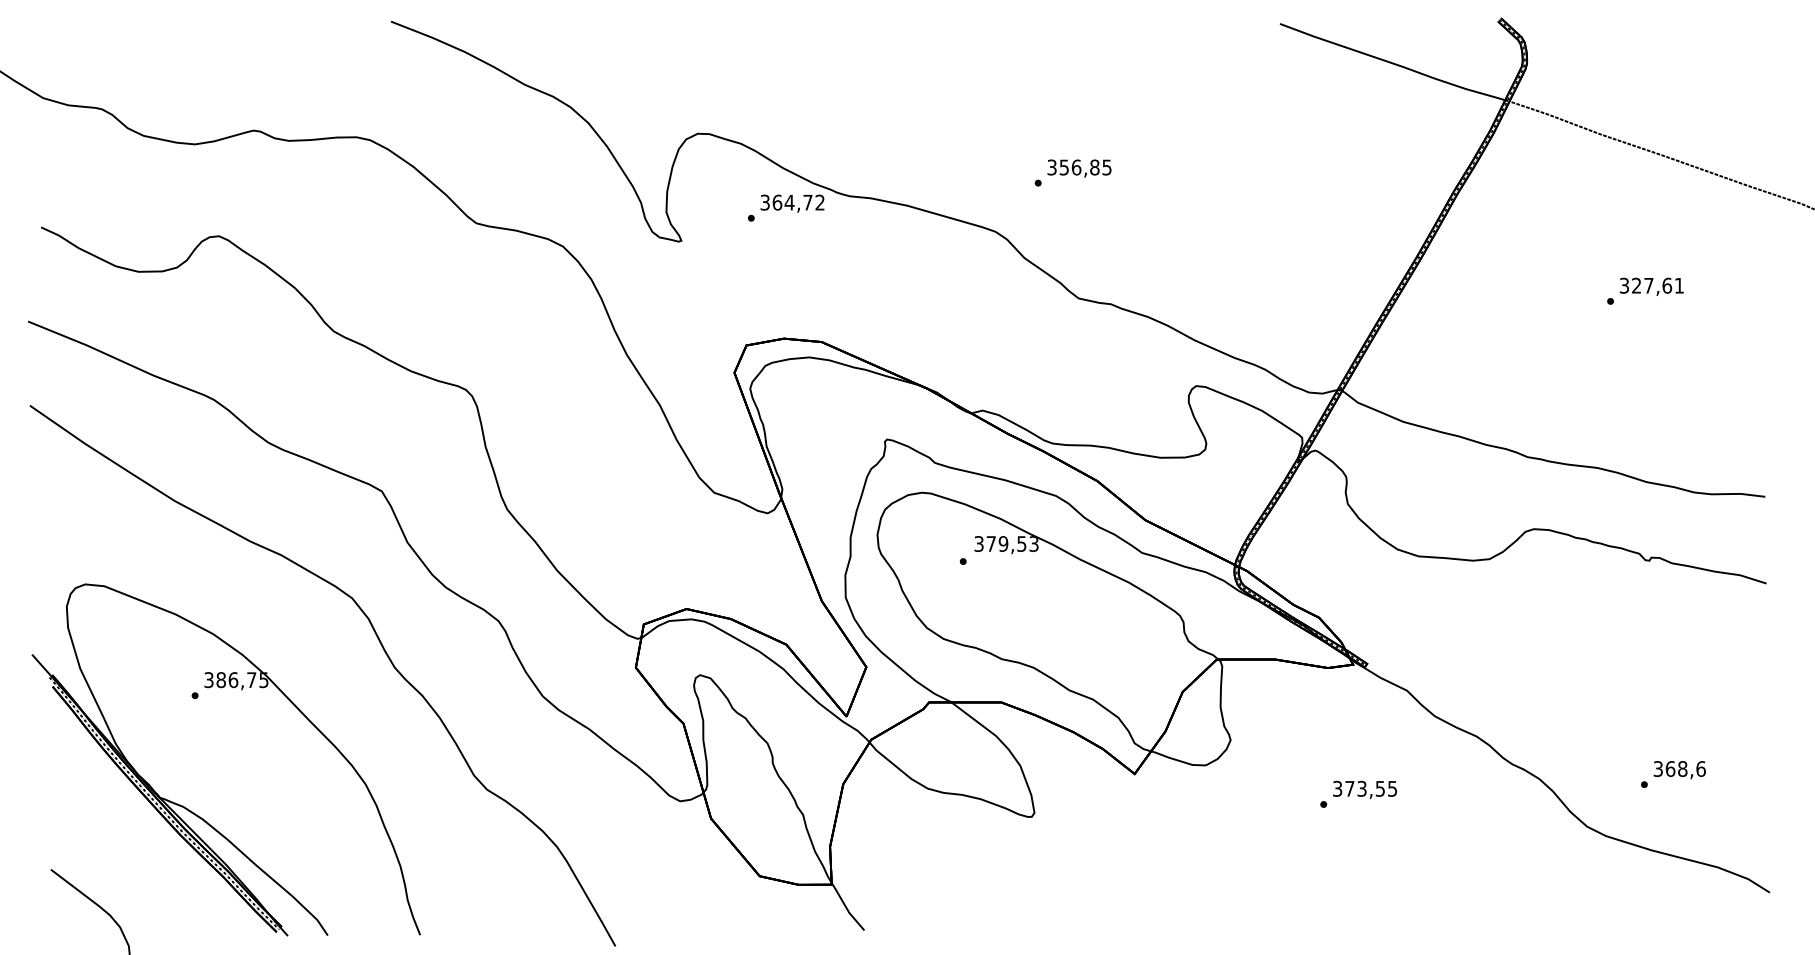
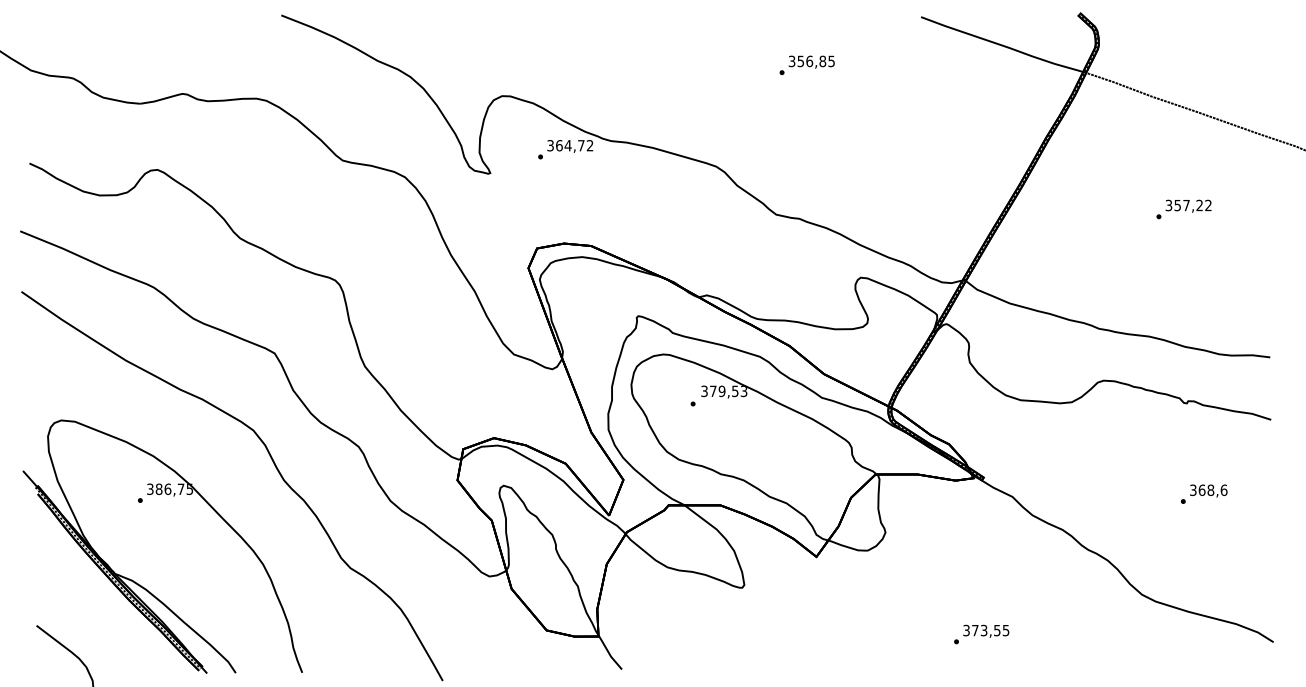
text: (1072, 171) -> (806, 64), moved
text: (1657, 285) -> (1192, 205), 327,61 -> 357,22
text: (1672, 773) -> (1203, 493), moved
text: (1358, 794) -> (981, 634), moved

